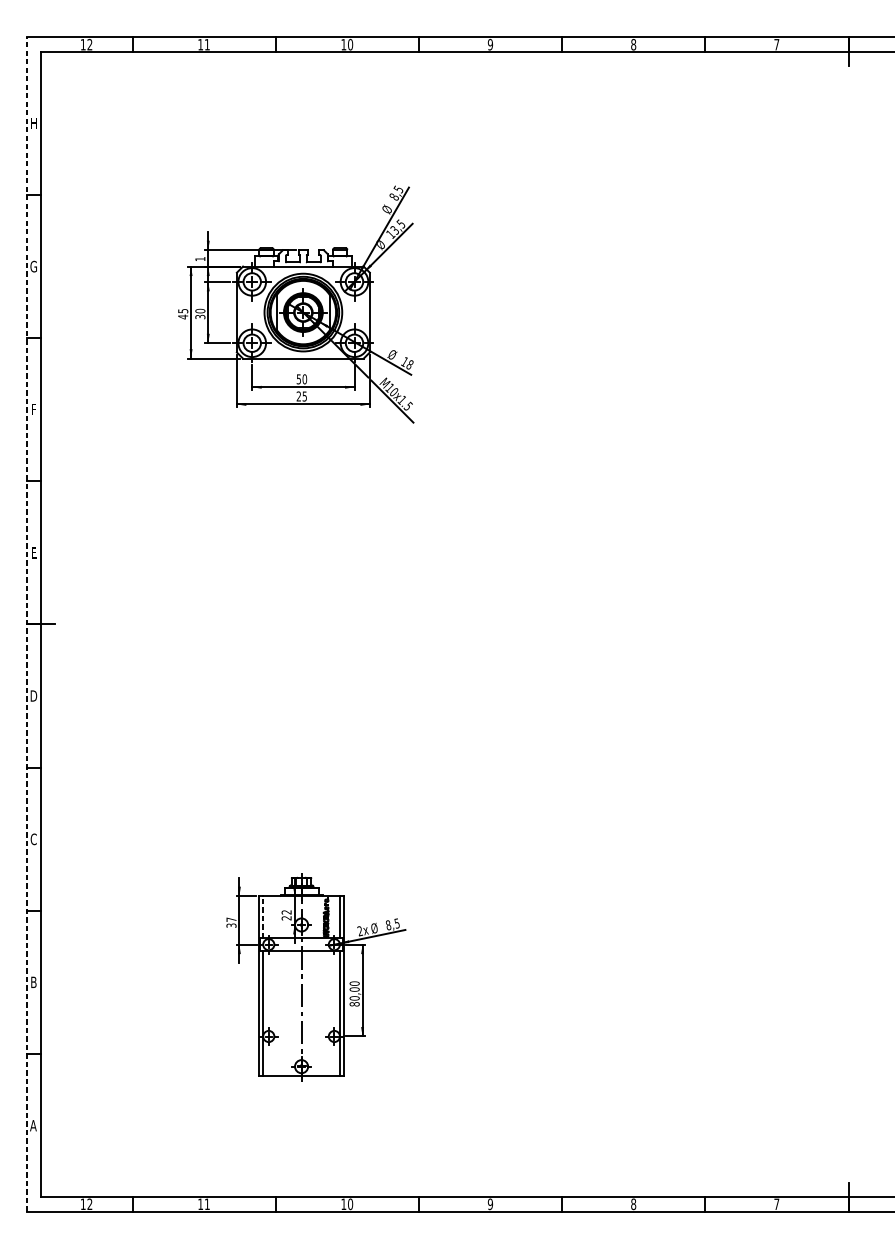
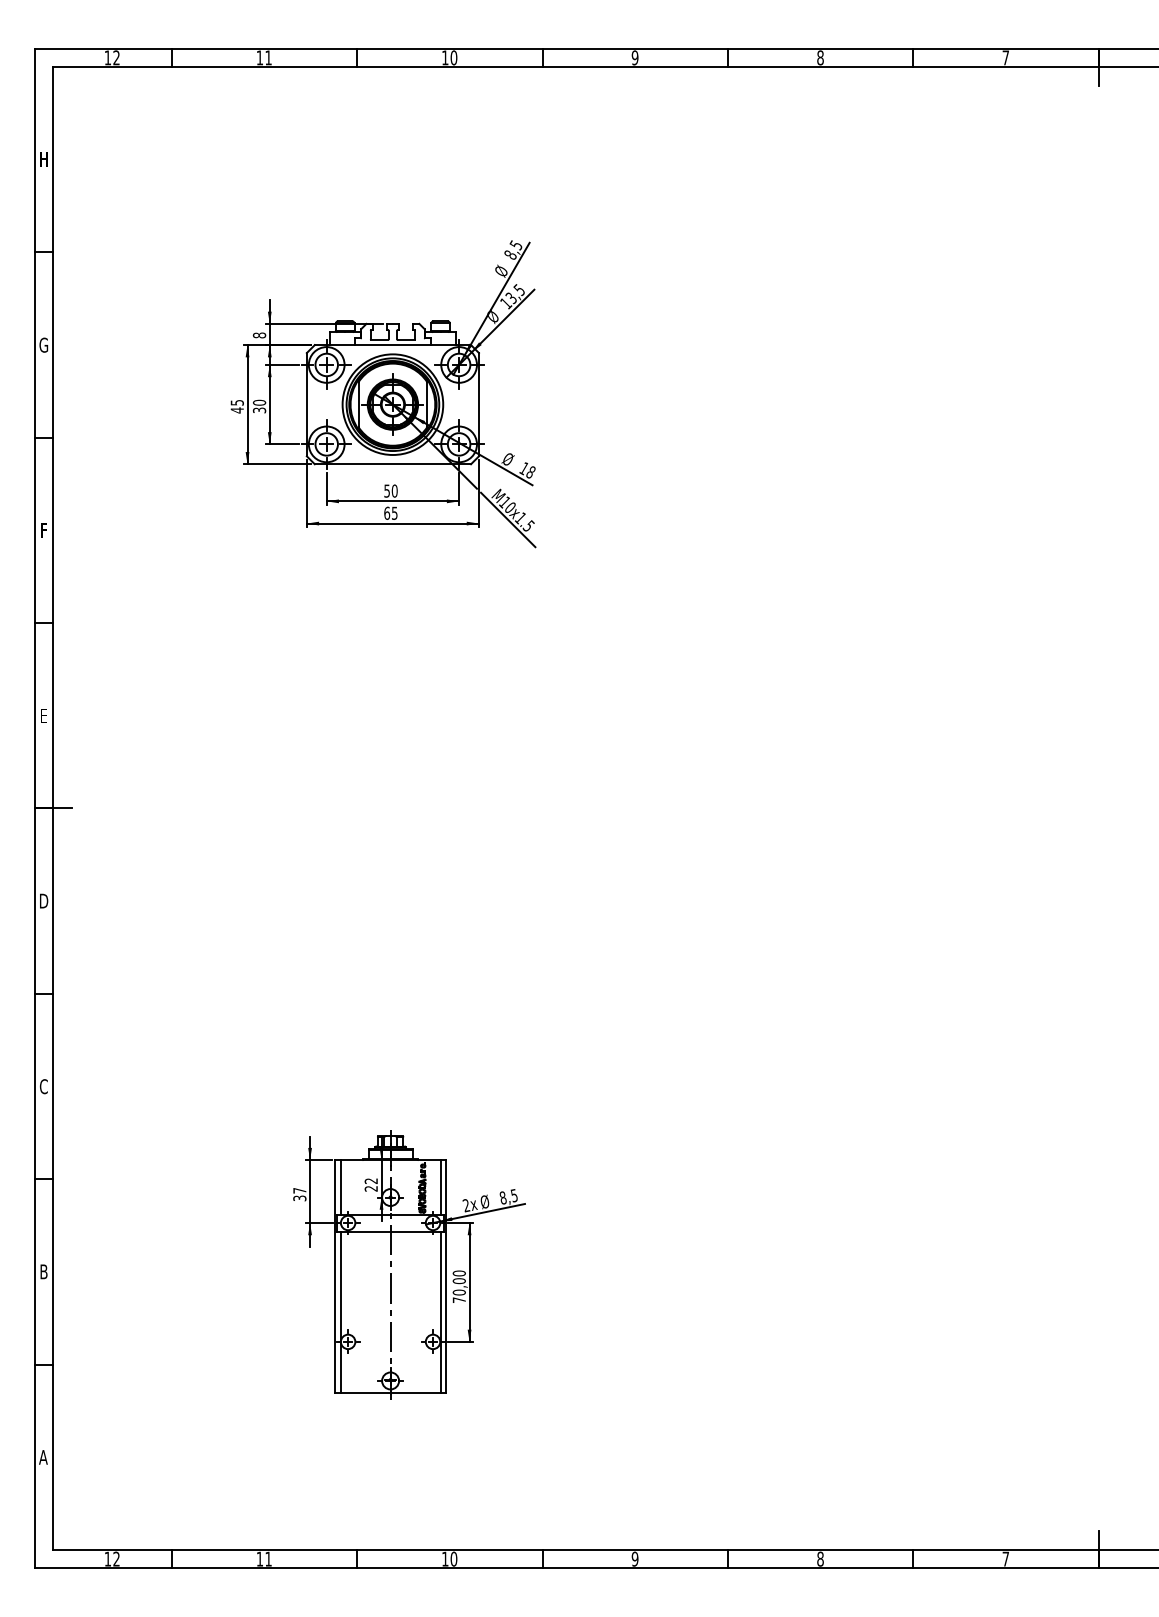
text: (200, 259) -> (259, 335), 1 -> 8
text: (299, 395) -> (387, 512), 25 -> 65
line: (26, 624) -> (34, 808), dashed -> solid
line: (262, 916) -> (340, 1186), dashed -> solid
text: (354, 1004) -> (458, 1300), 80,00 -> 70,00

